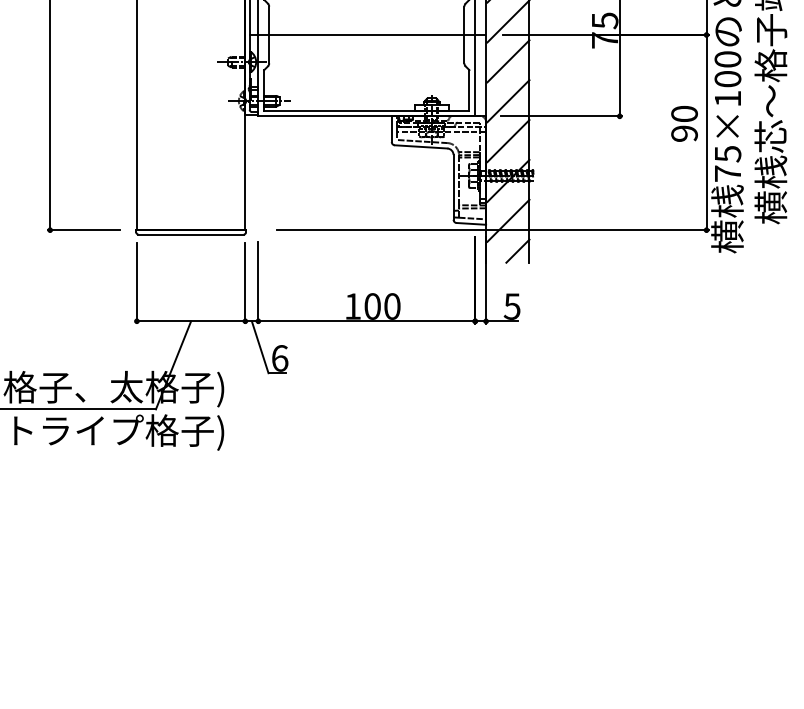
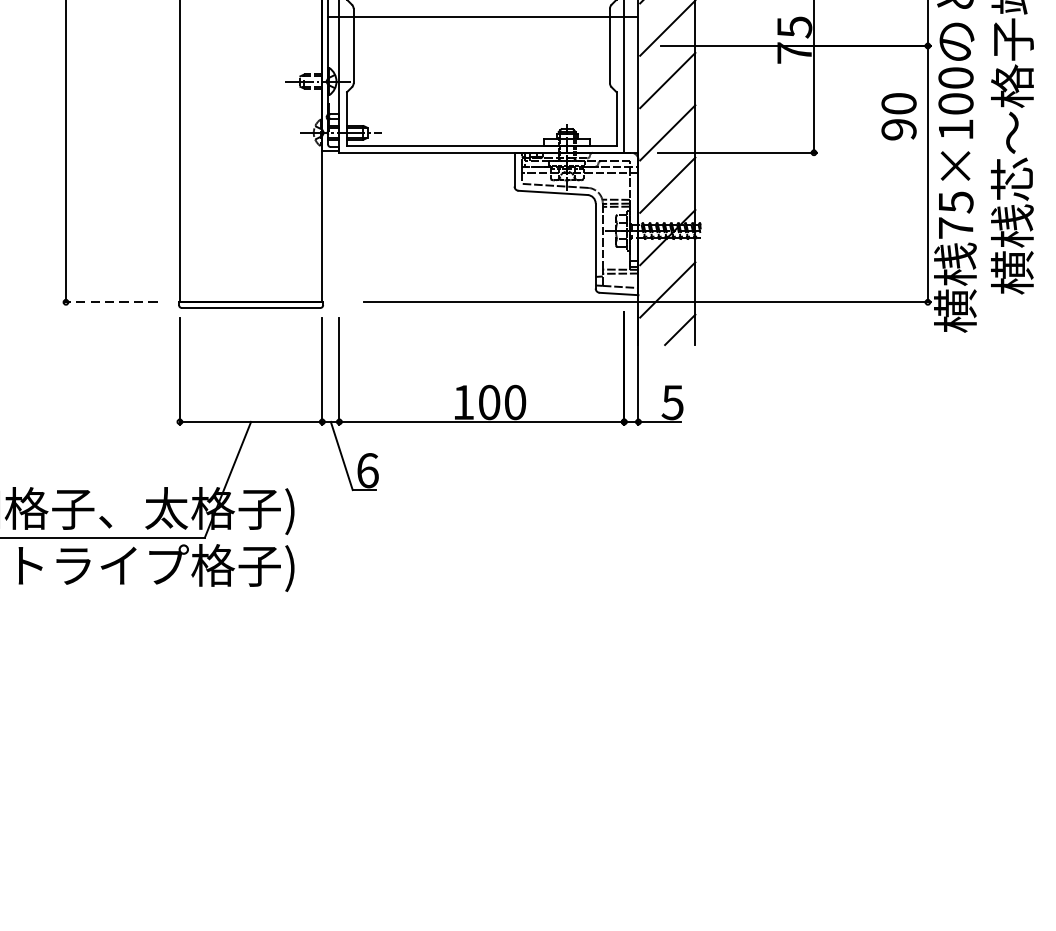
line: (366, 35) -> (481, 17), moved
text: (684, 123) -> (898, 116), moved
line: (83, 230) -> (109, 302), solid -> dashed

